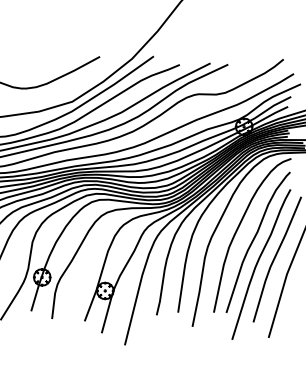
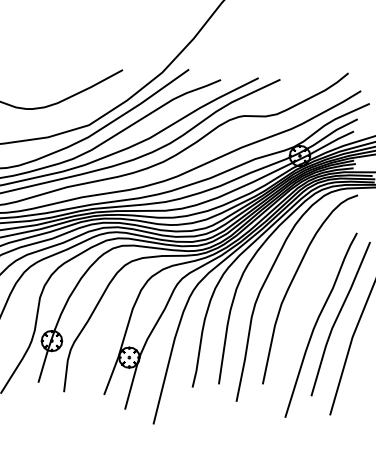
curve: (254, 240) -> (312, 295), removed

